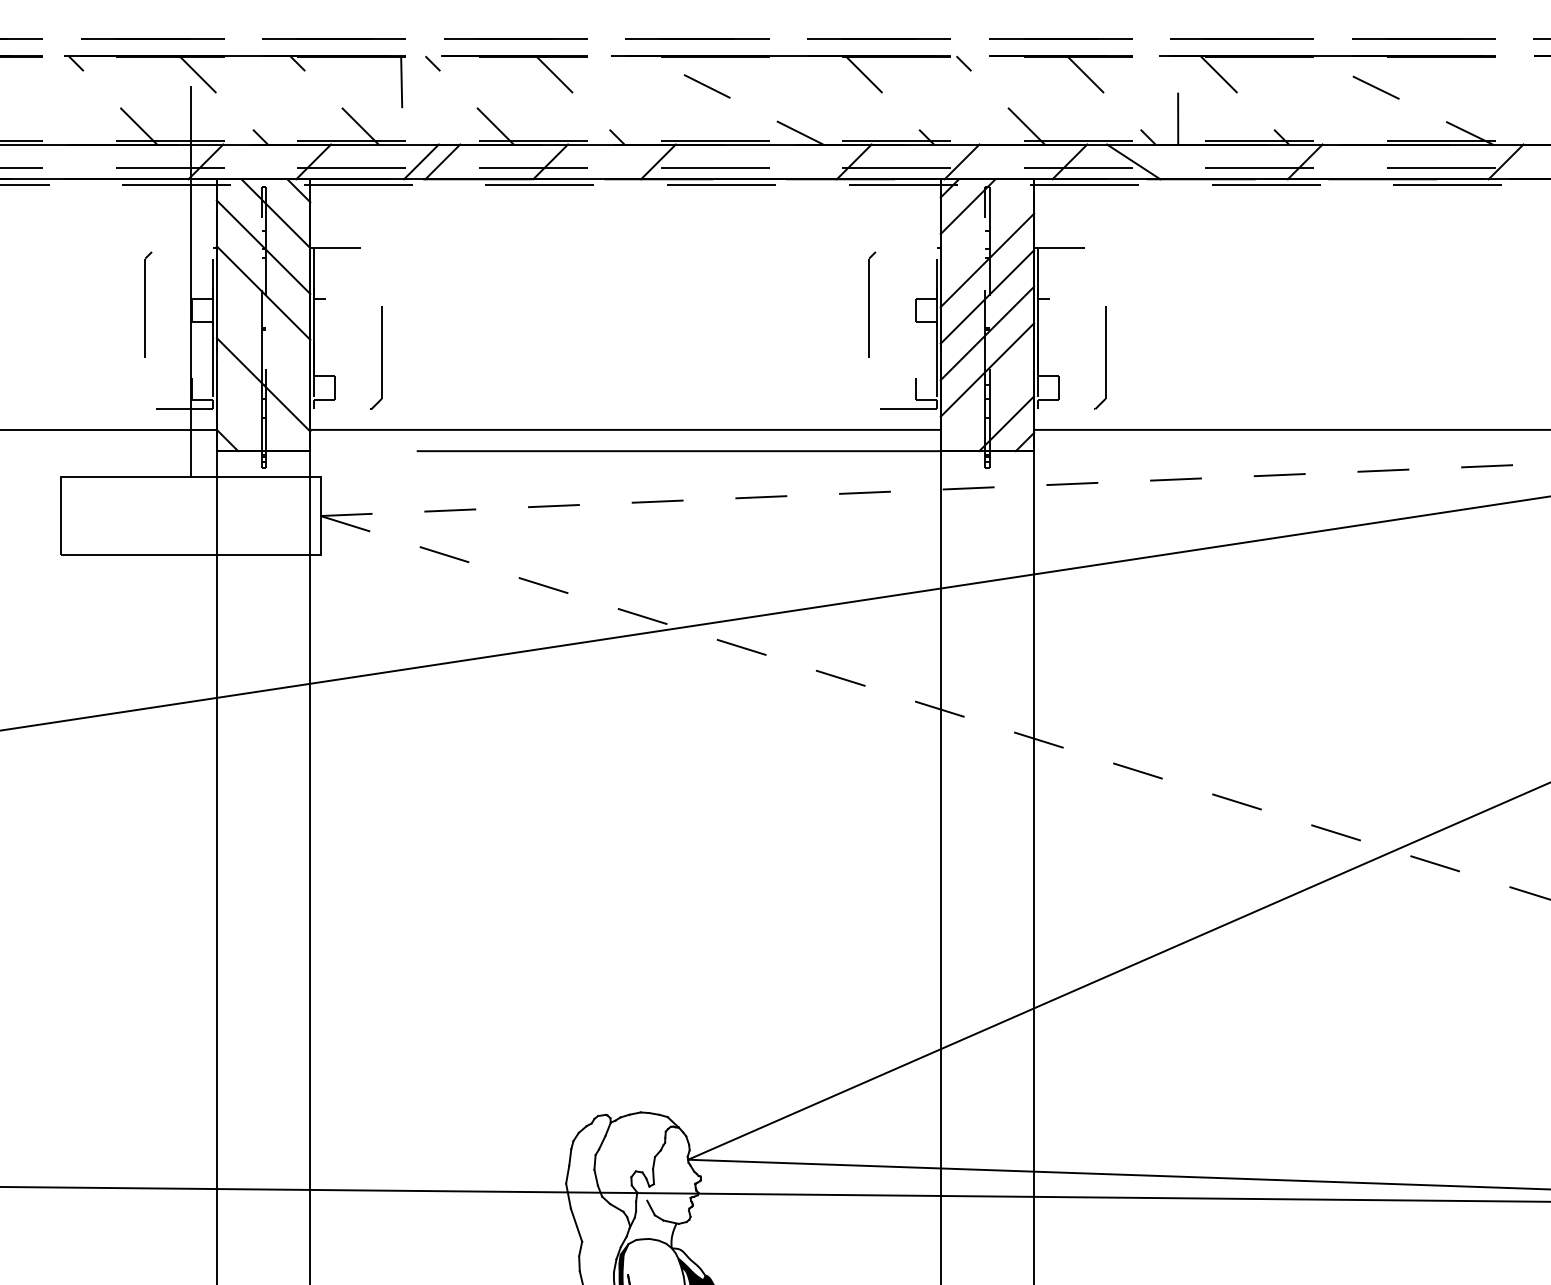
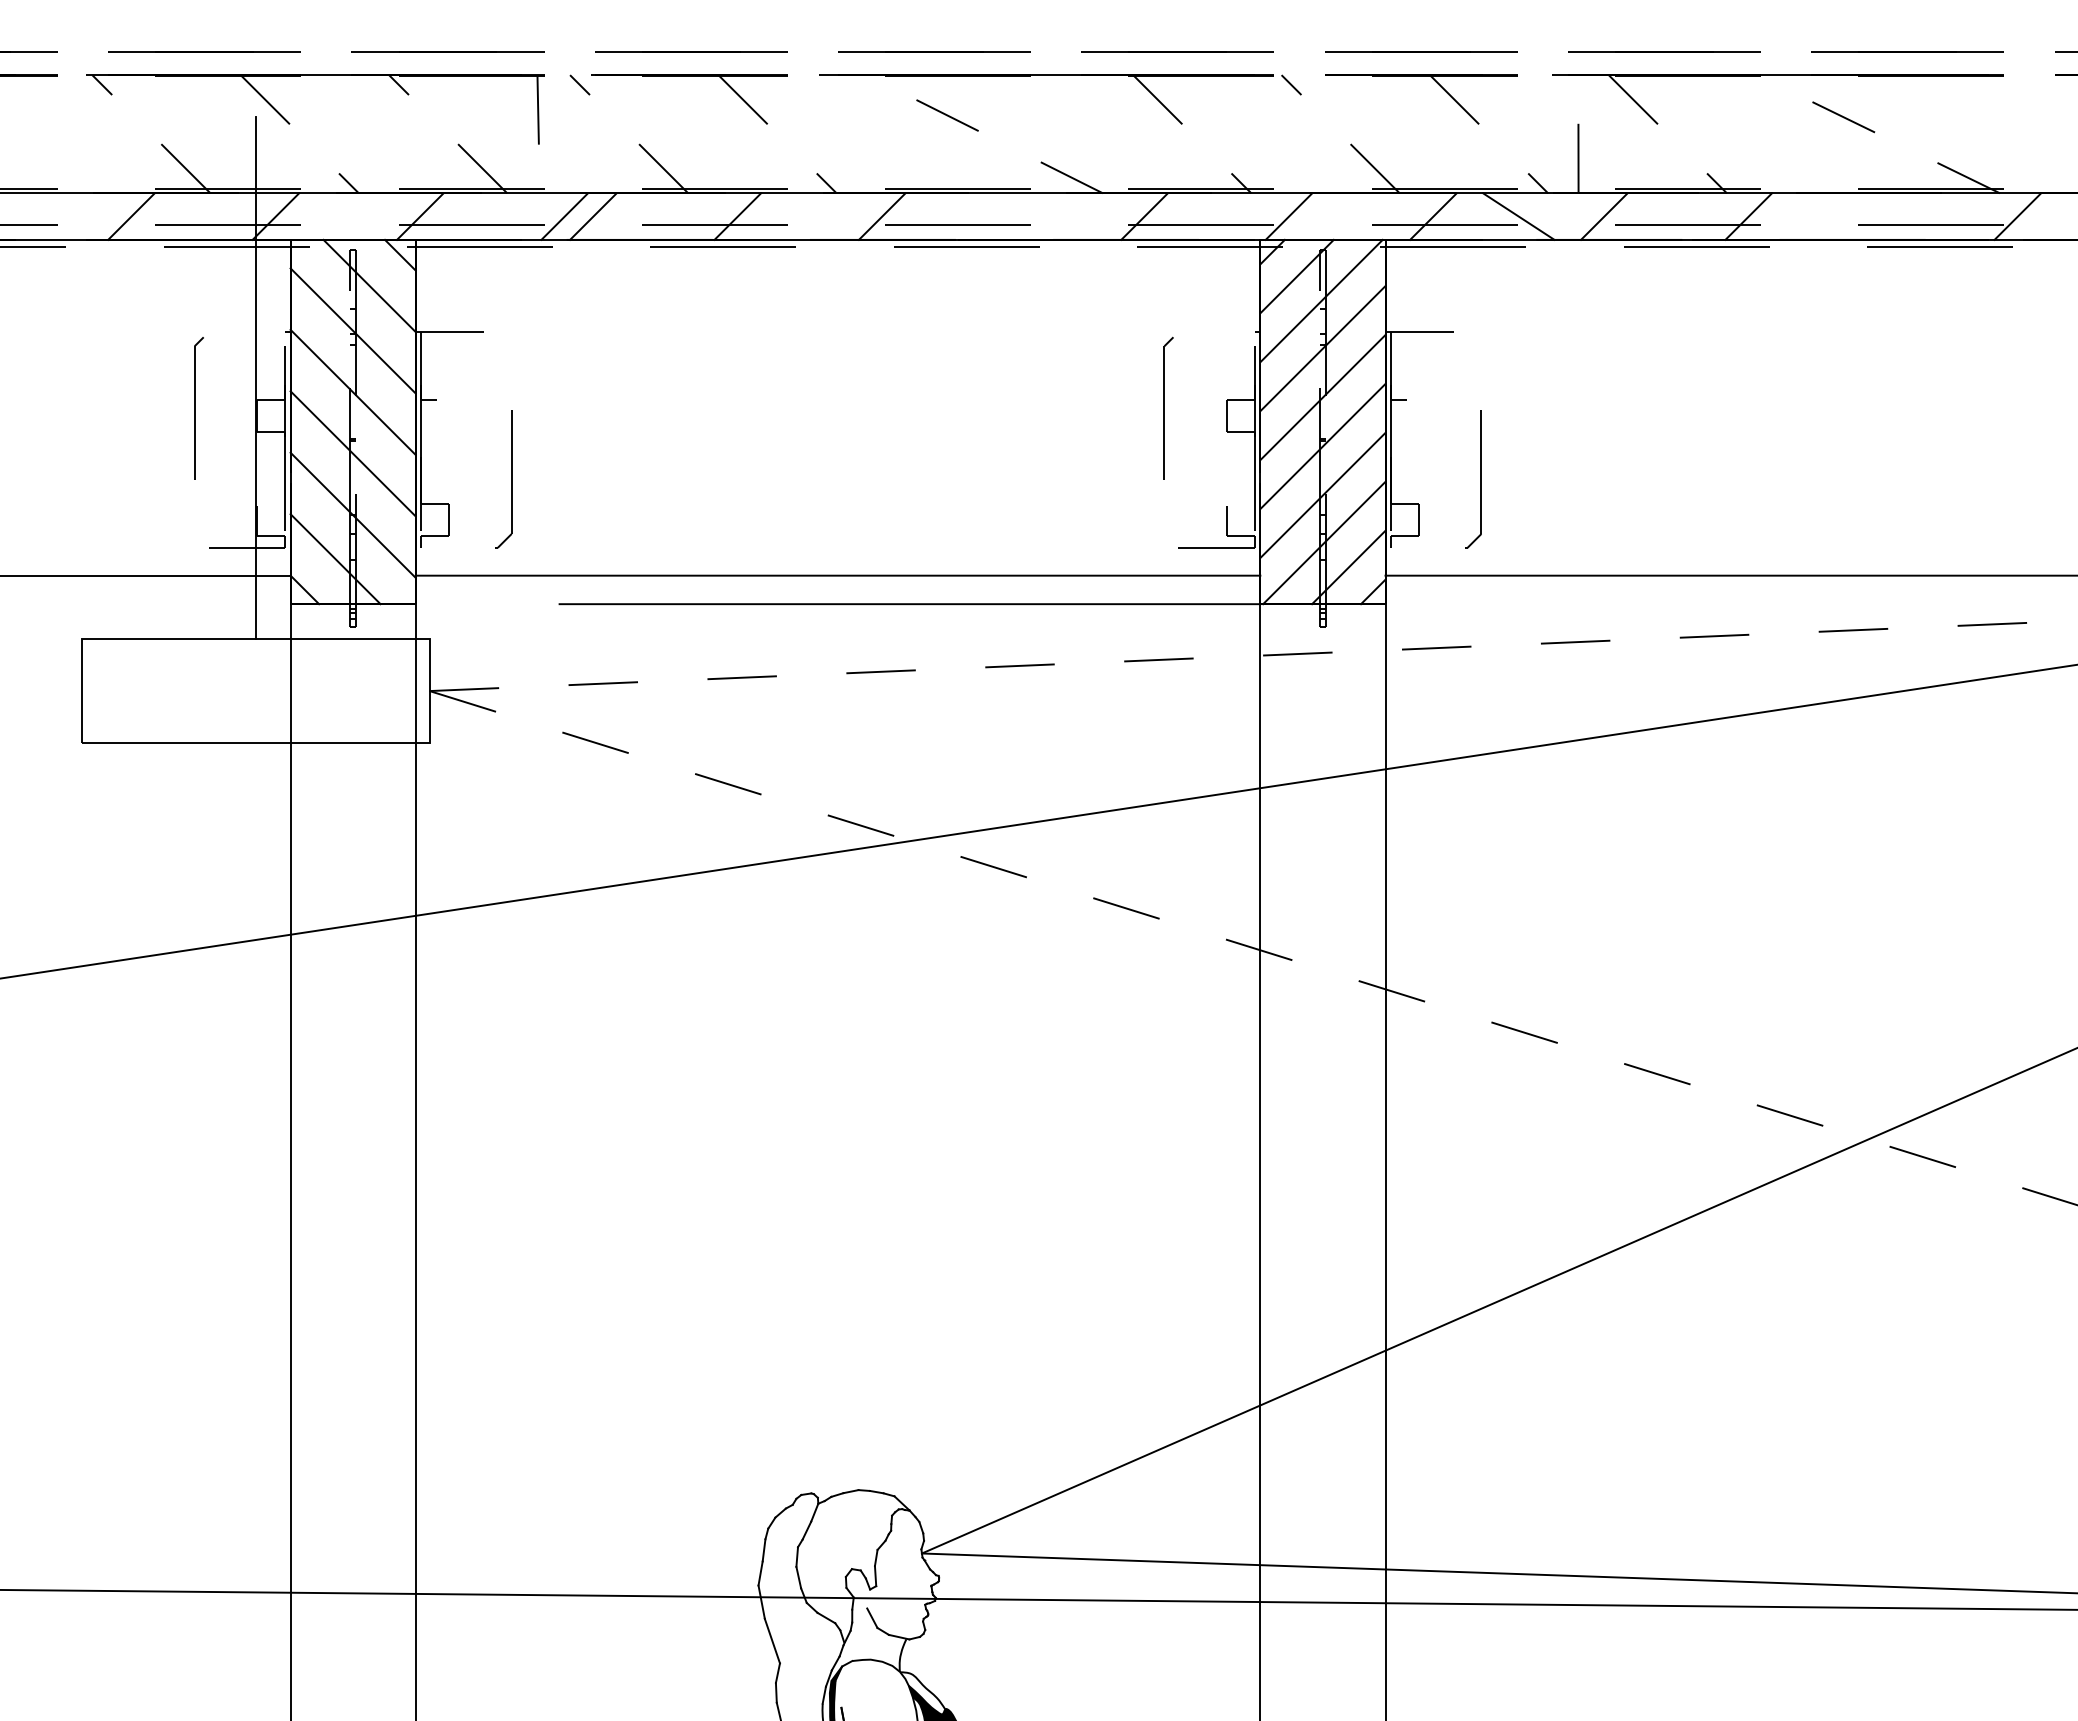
line: (98, 161) -> (131, 216), added
line: (1197, 161) -> (1604, 216), added
line: (986, 224) -> (1321, 300), added
line: (263, 338) -> (352, 453), added
line: (988, 405) -> (1324, 542), added
line: (250, 417) -> (335, 559), added

